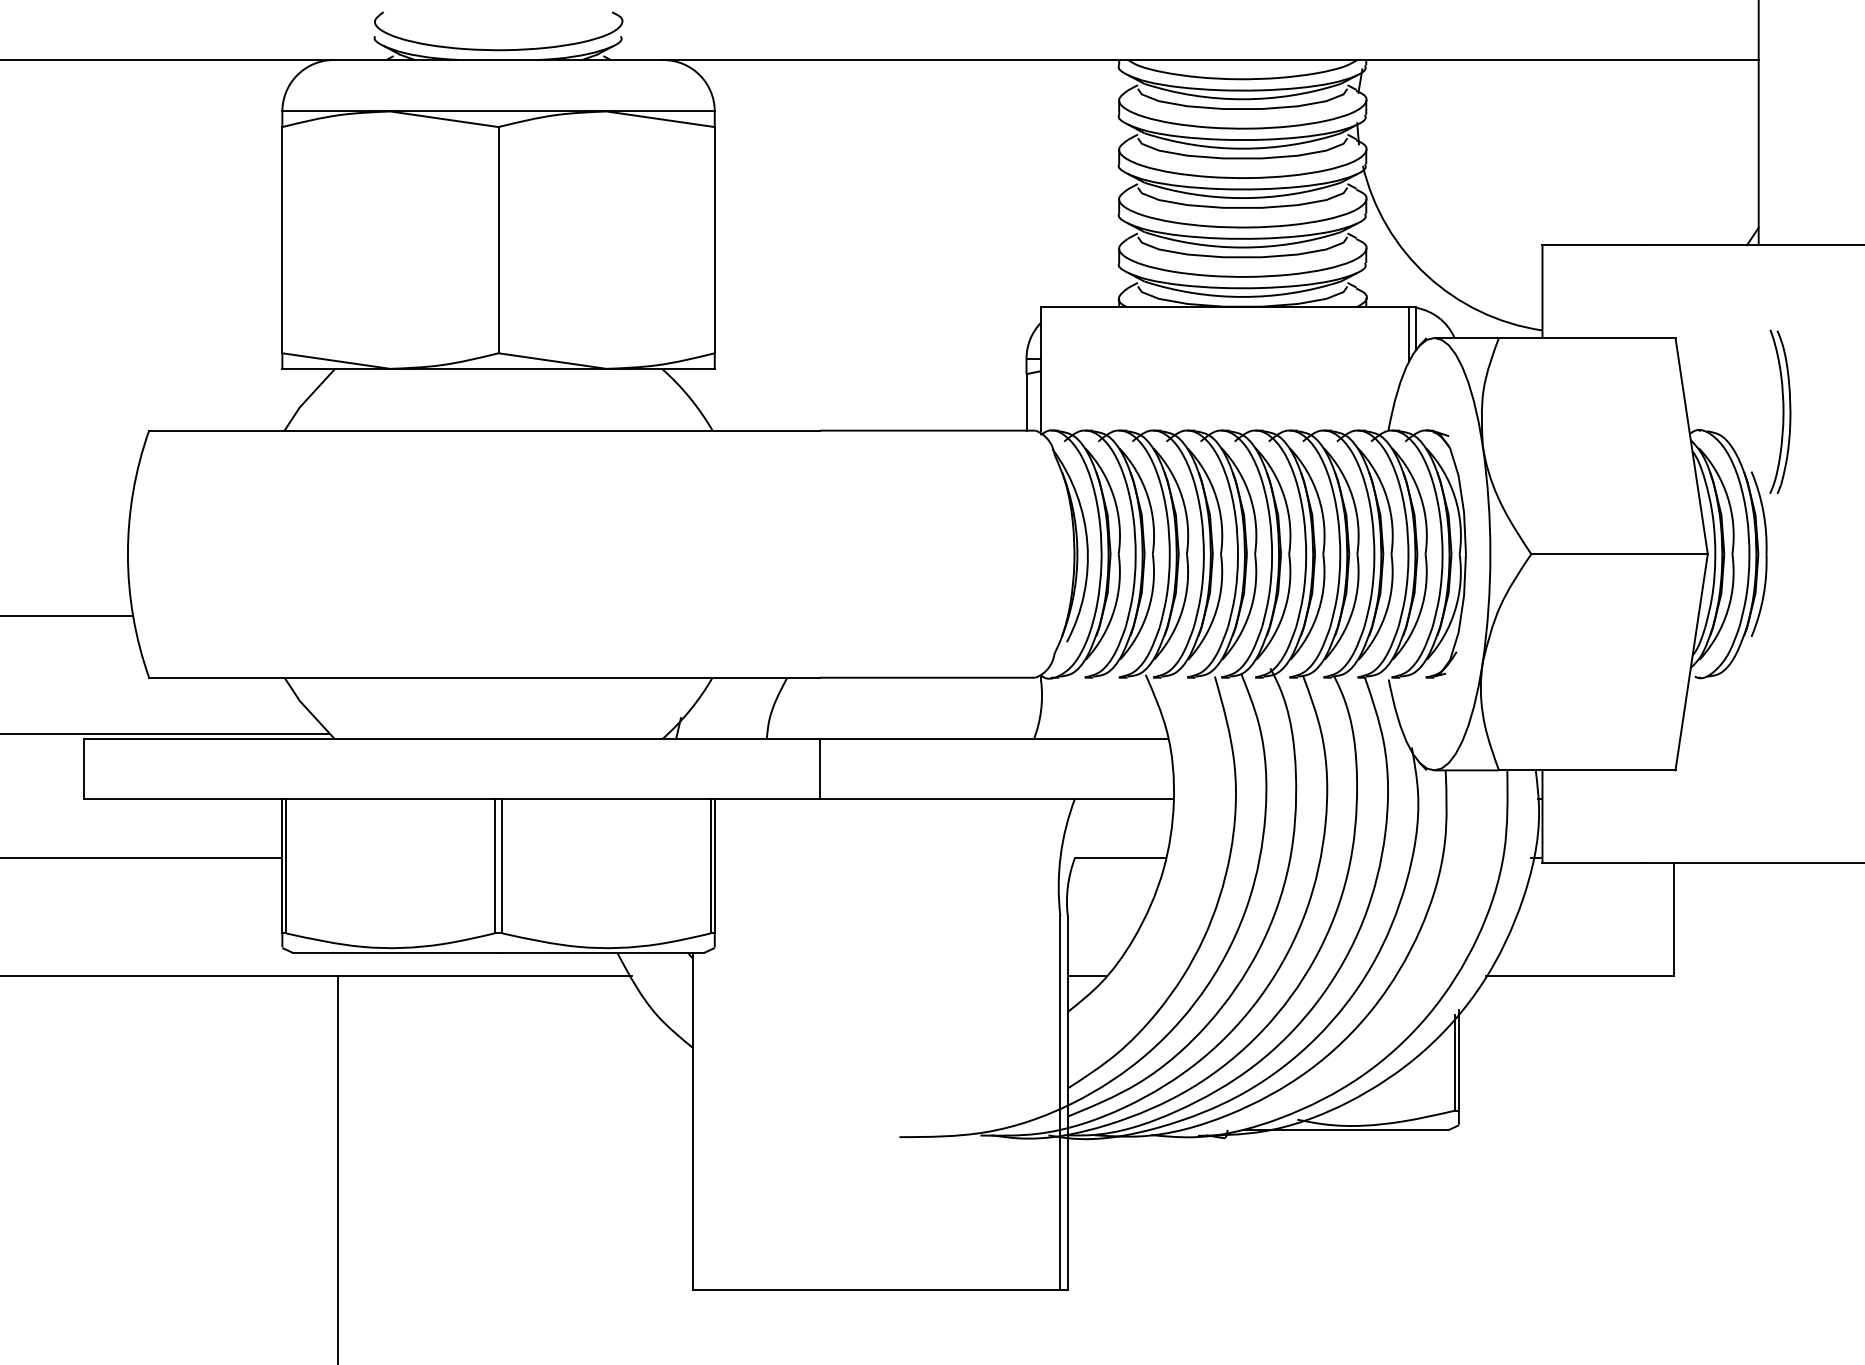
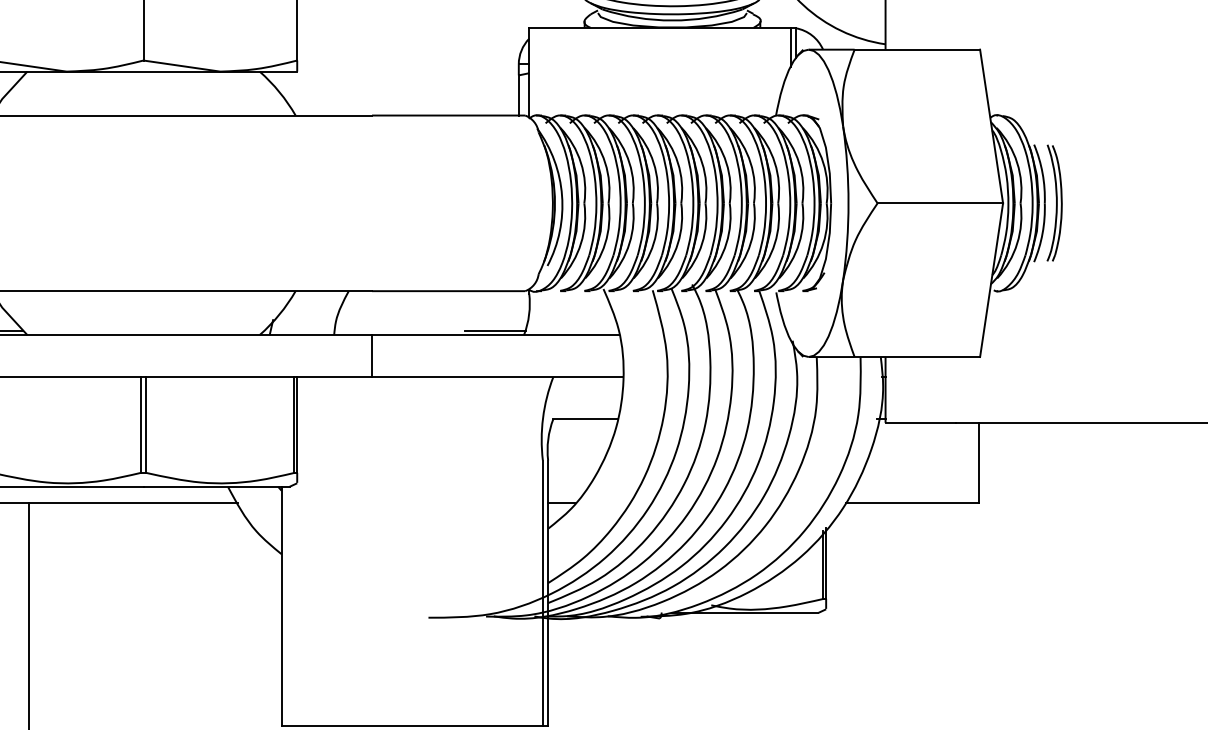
part: (1780, 411) -> (1054, 202), moved
line: (993, 734) -> (495, 331), added

